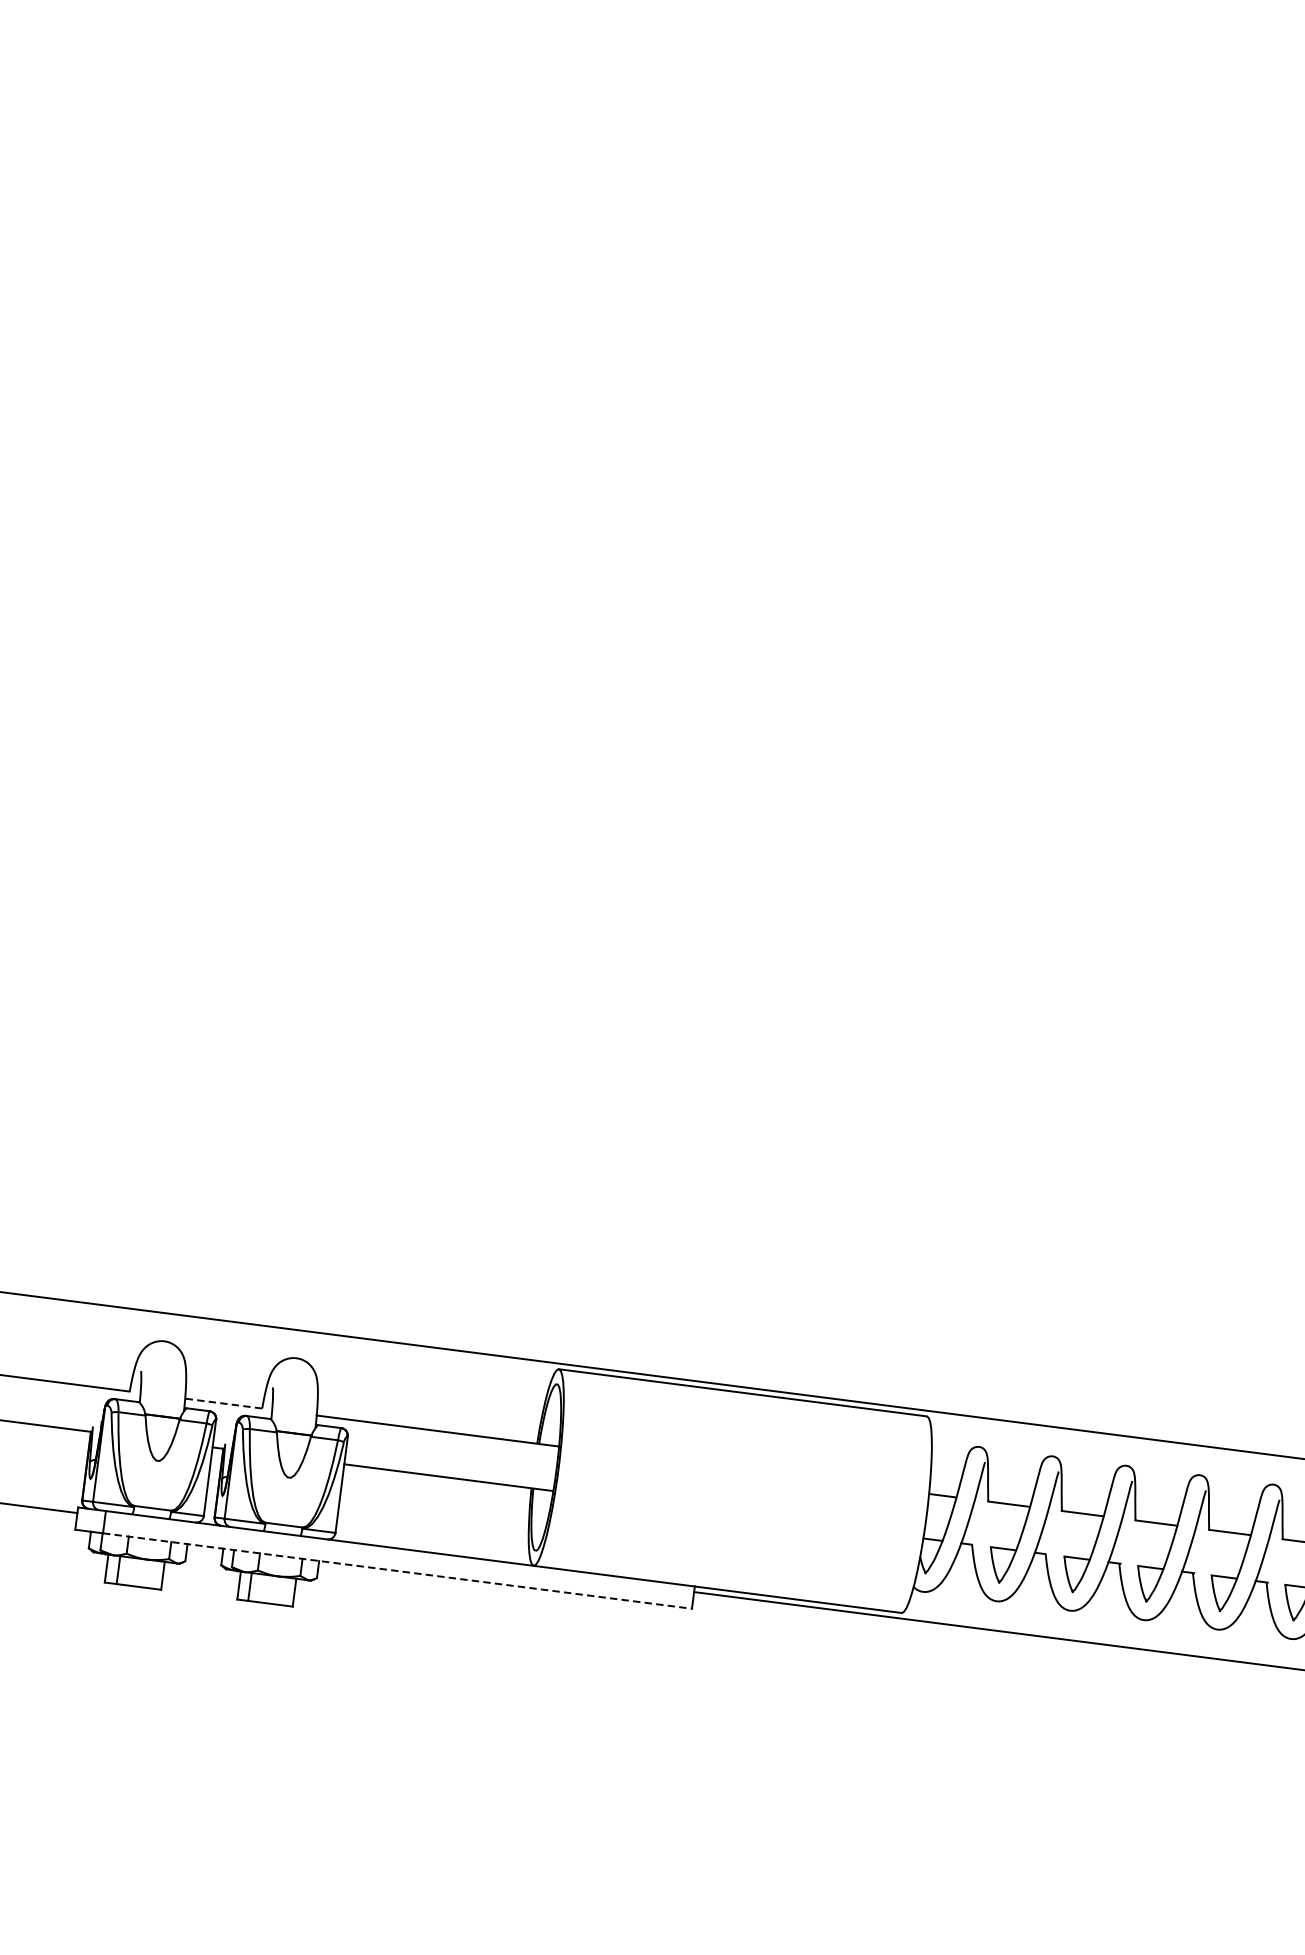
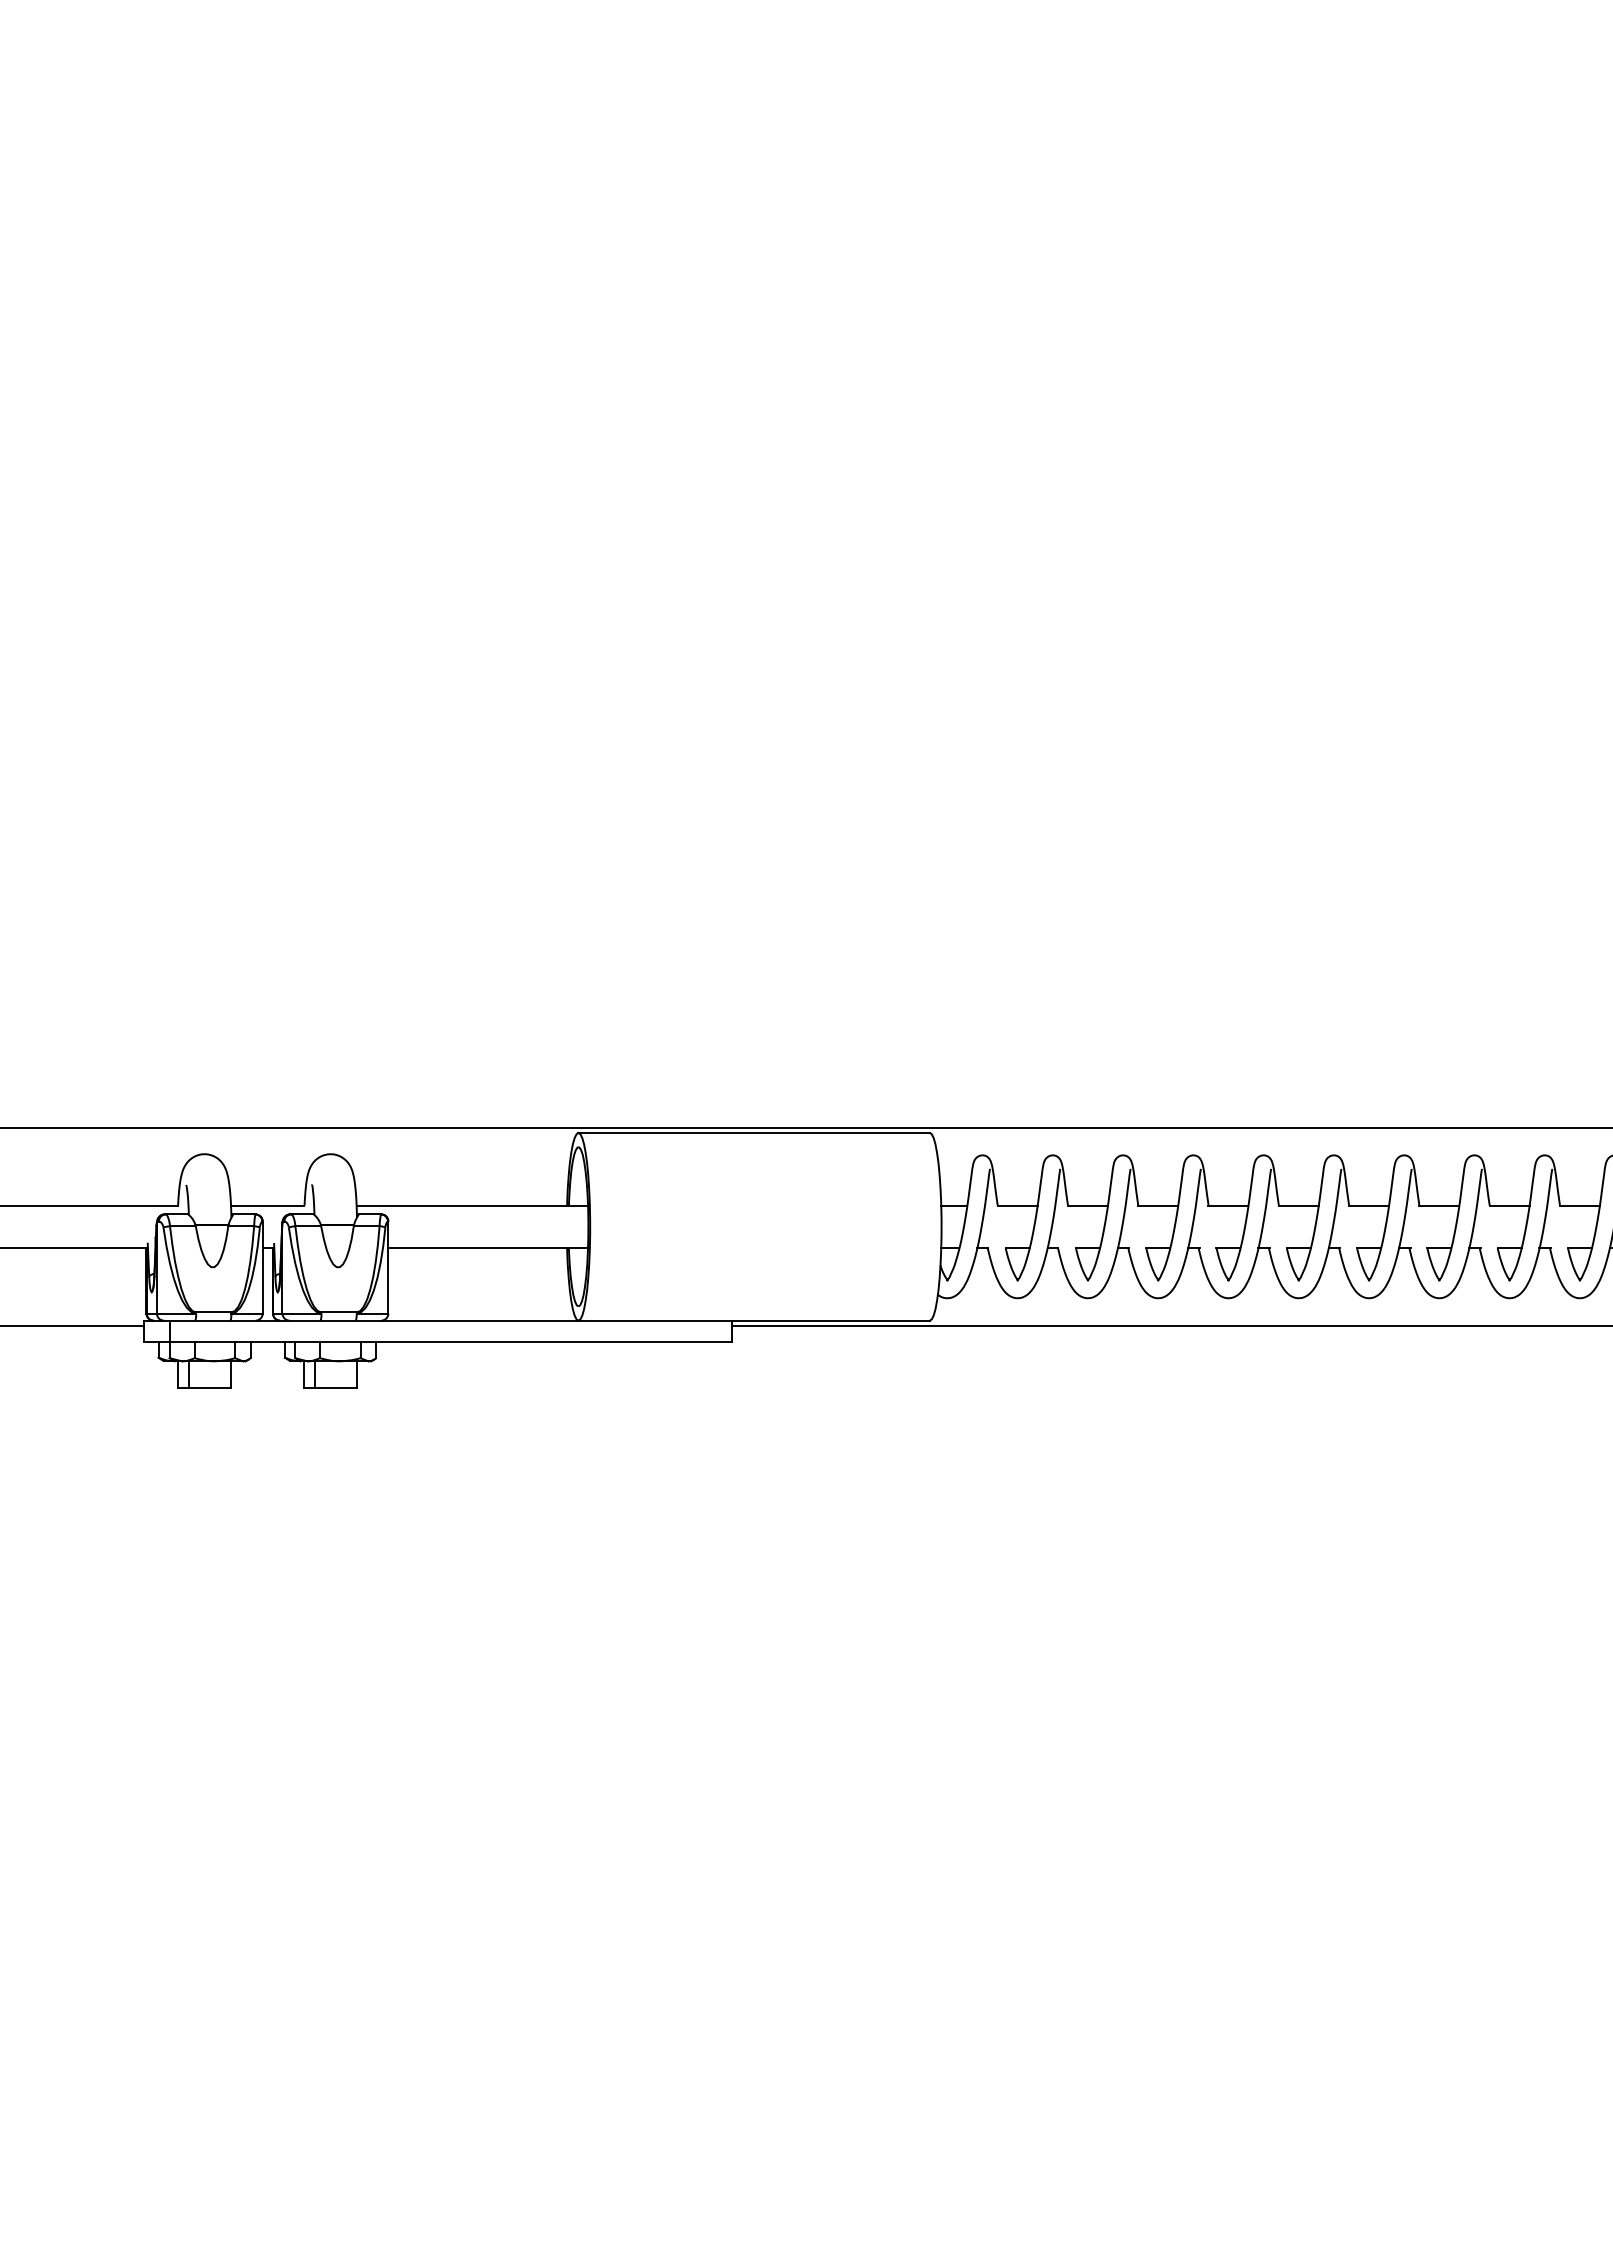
line: (223, 1403) -> (267, 1205), dashed -> solid
line: (397, 1570) -> (451, 1341), dashed -> solid

